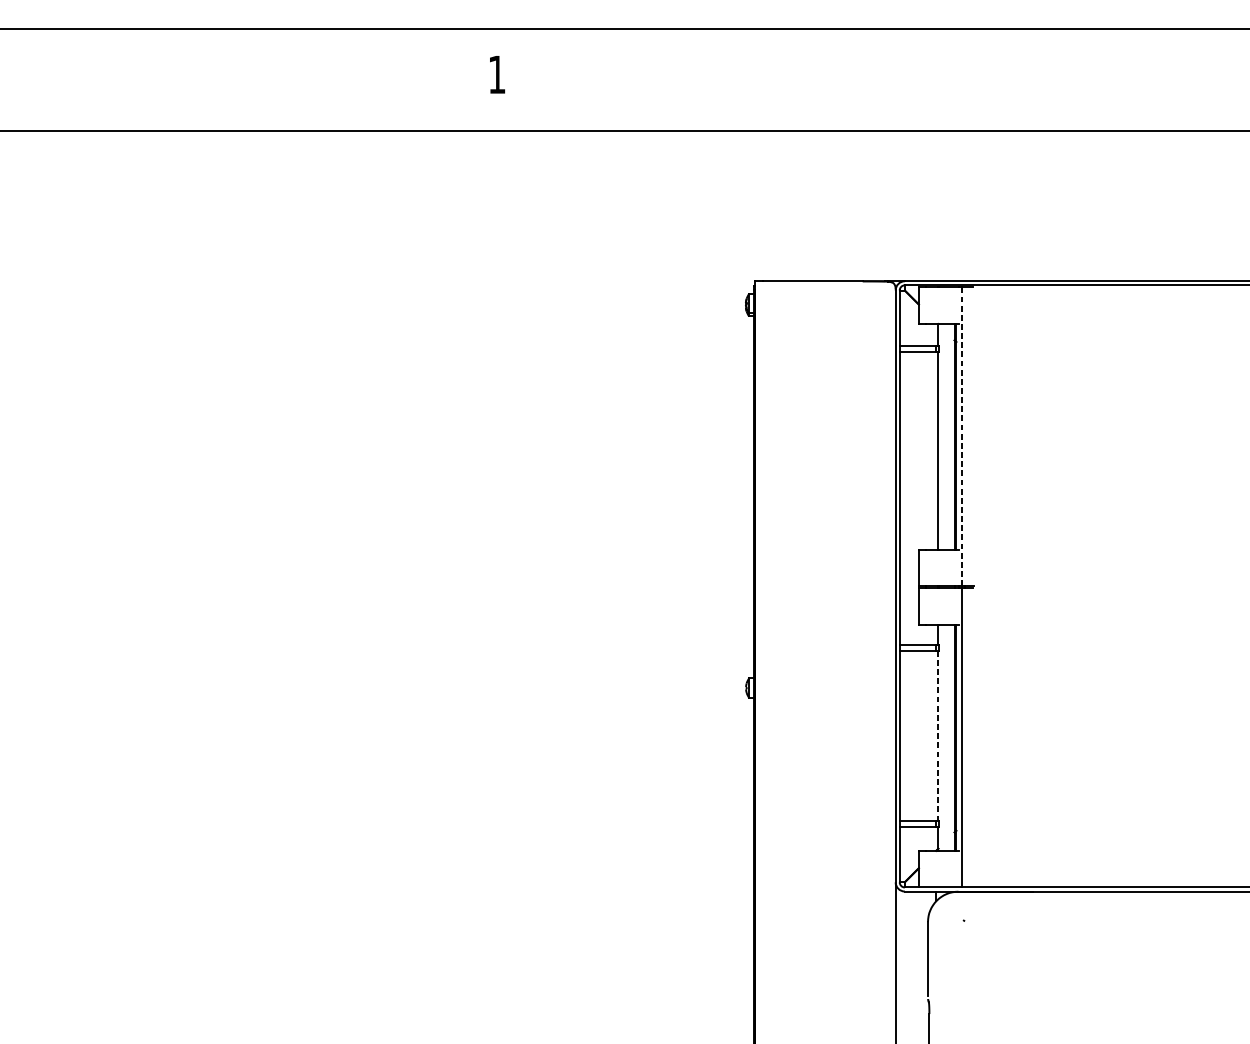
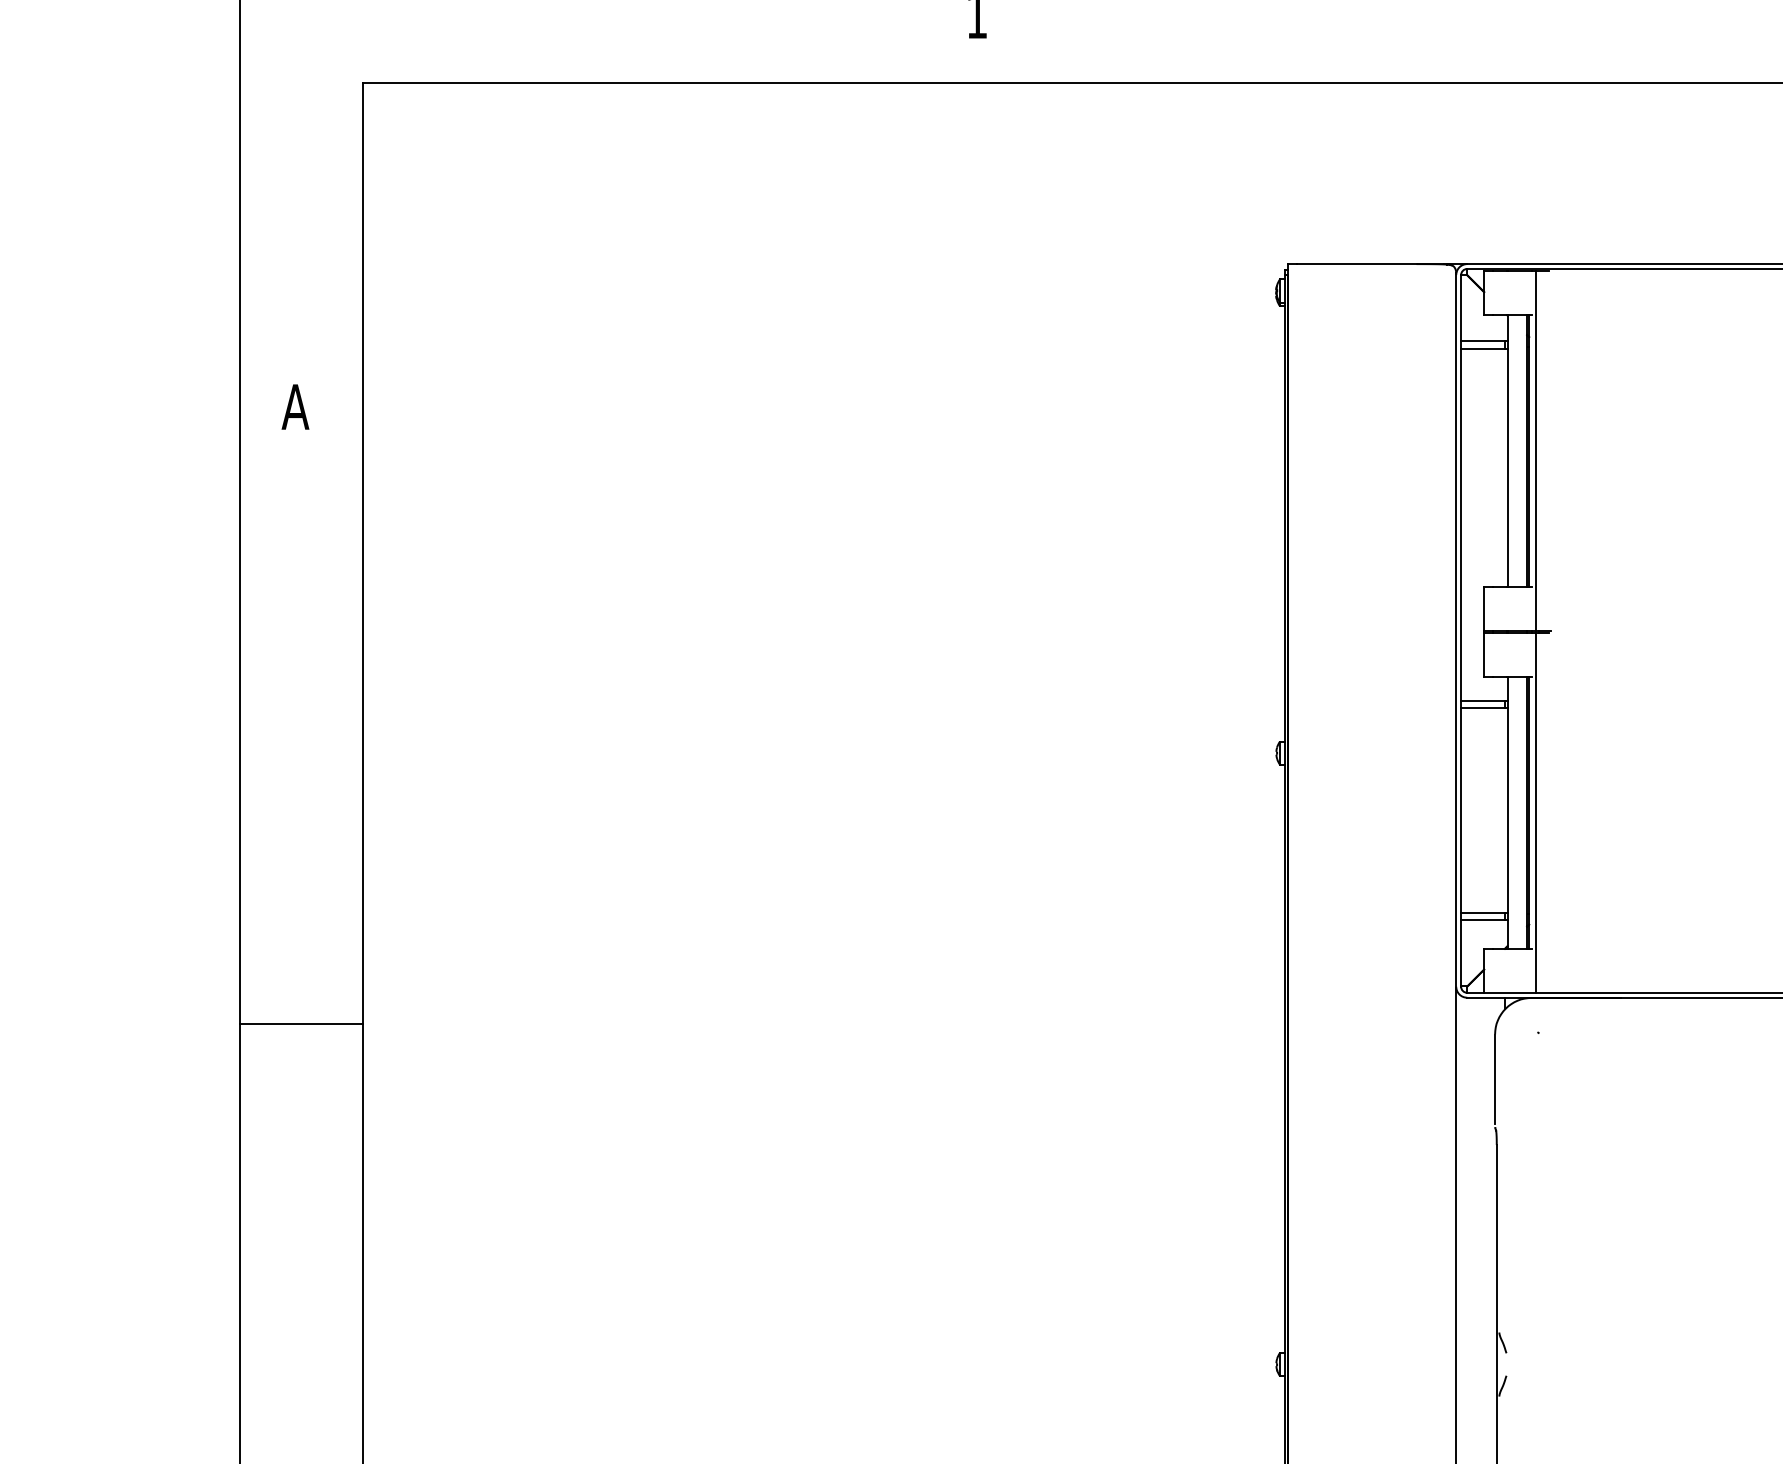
line: (962, 437) -> (1536, 451), dashed -> solid
line: (938, 736) -> (1507, 811), dashed -> solid

